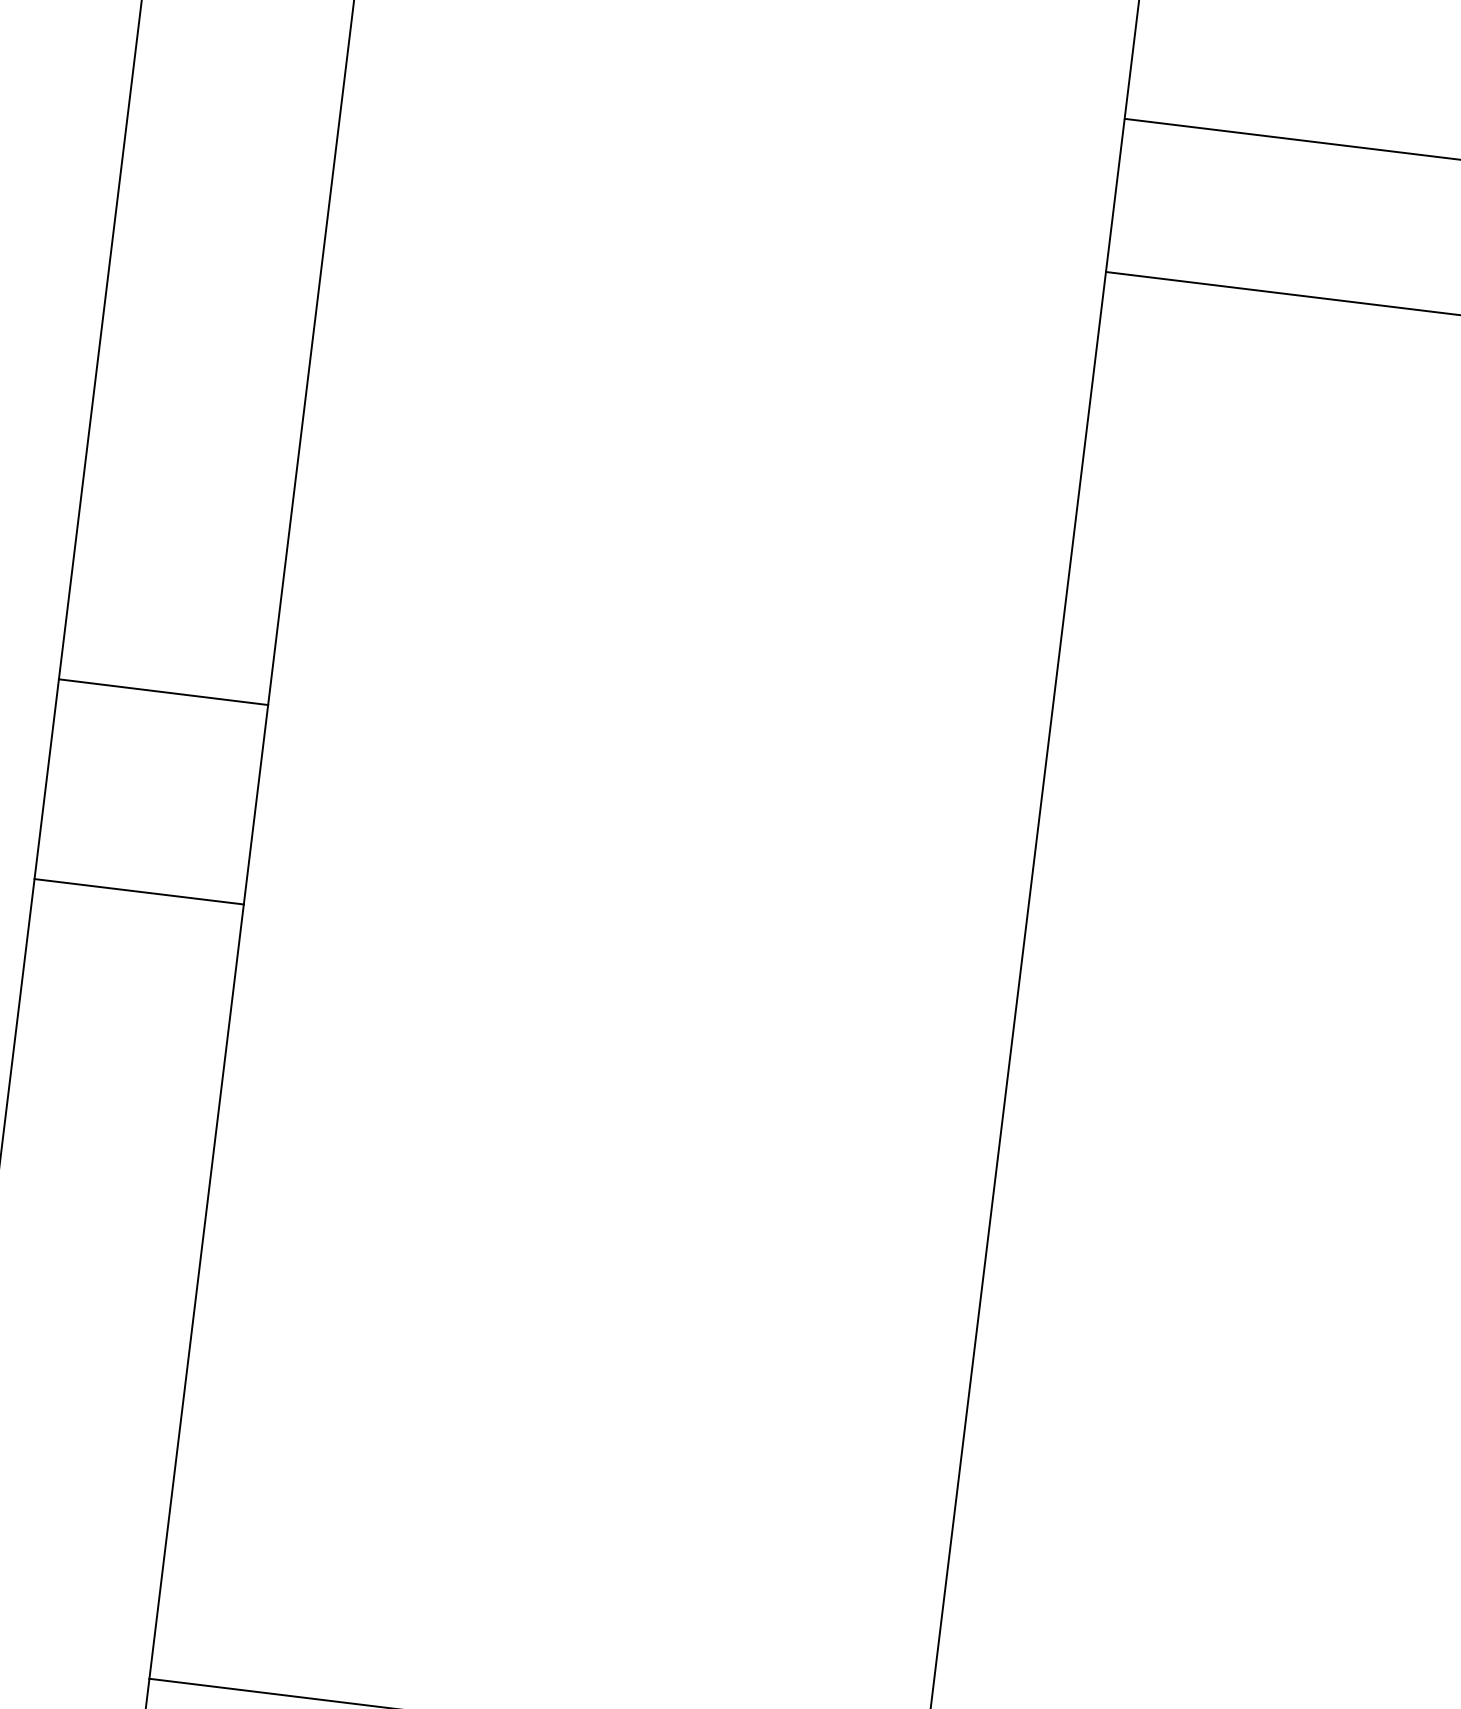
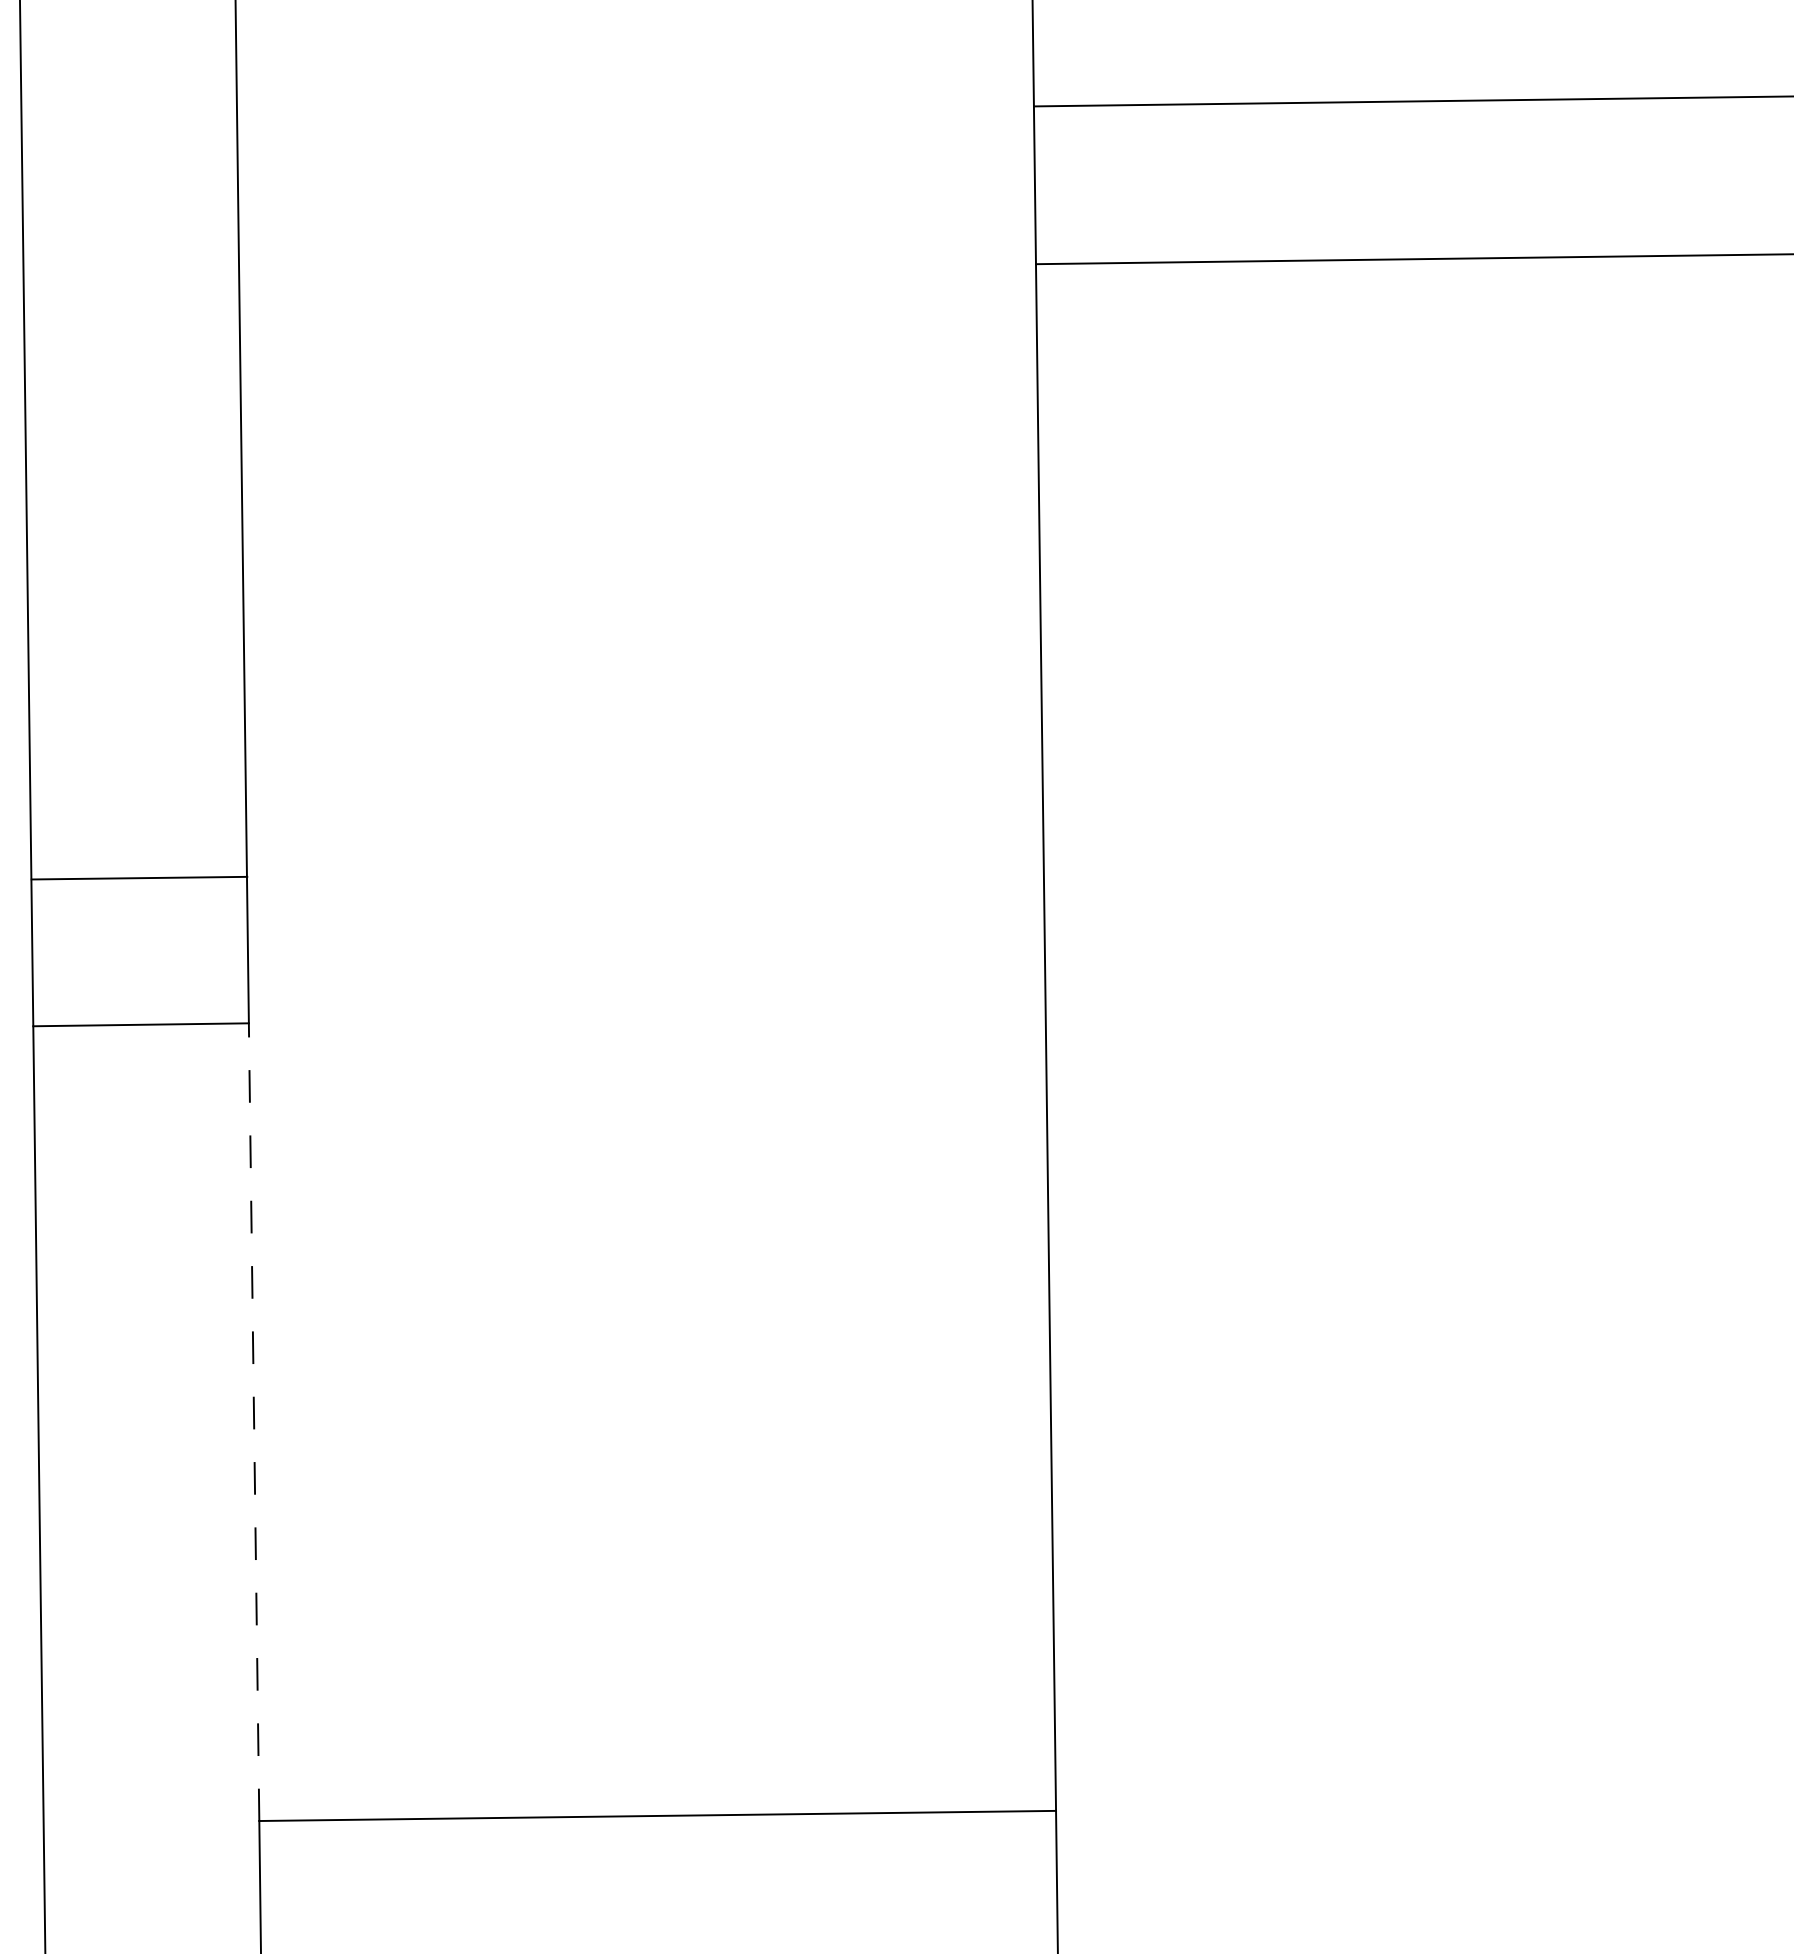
line: (163, 691) -> (139, 877), moved
line: (197, 1291) -> (254, 1421), solid -> dashed

